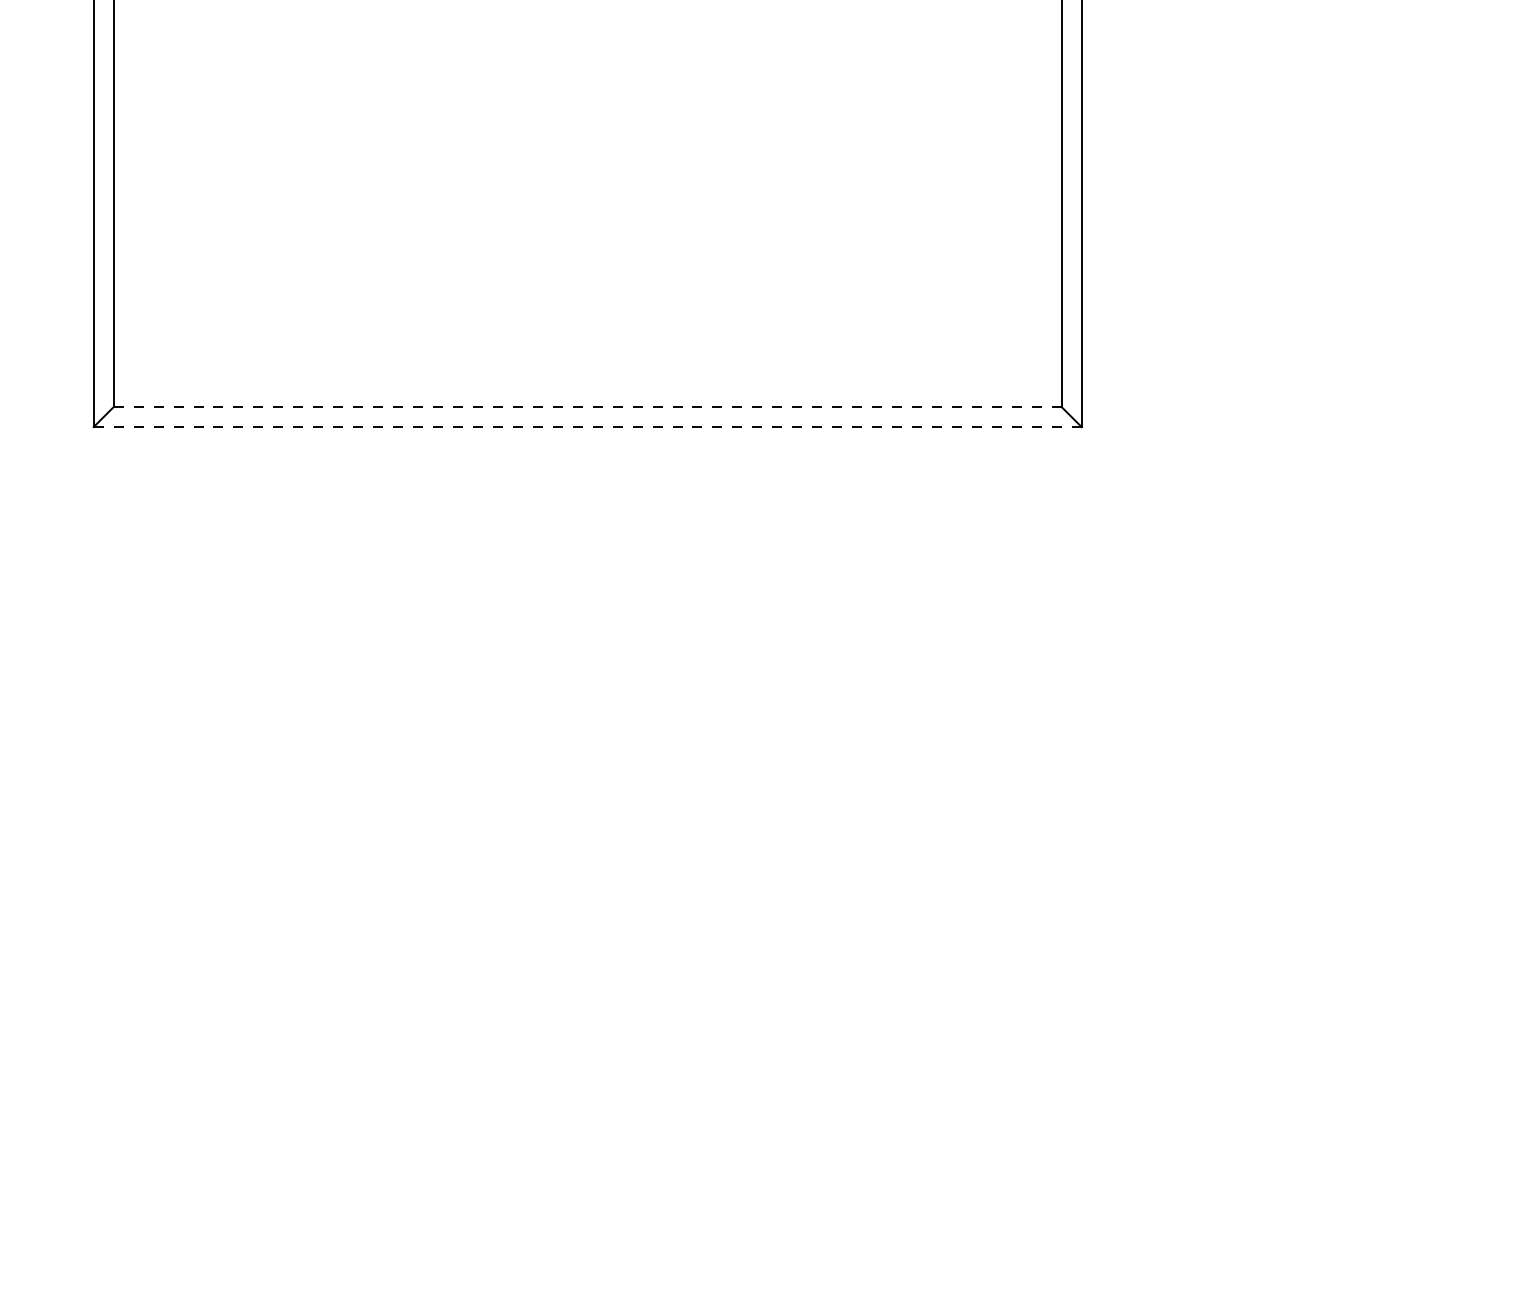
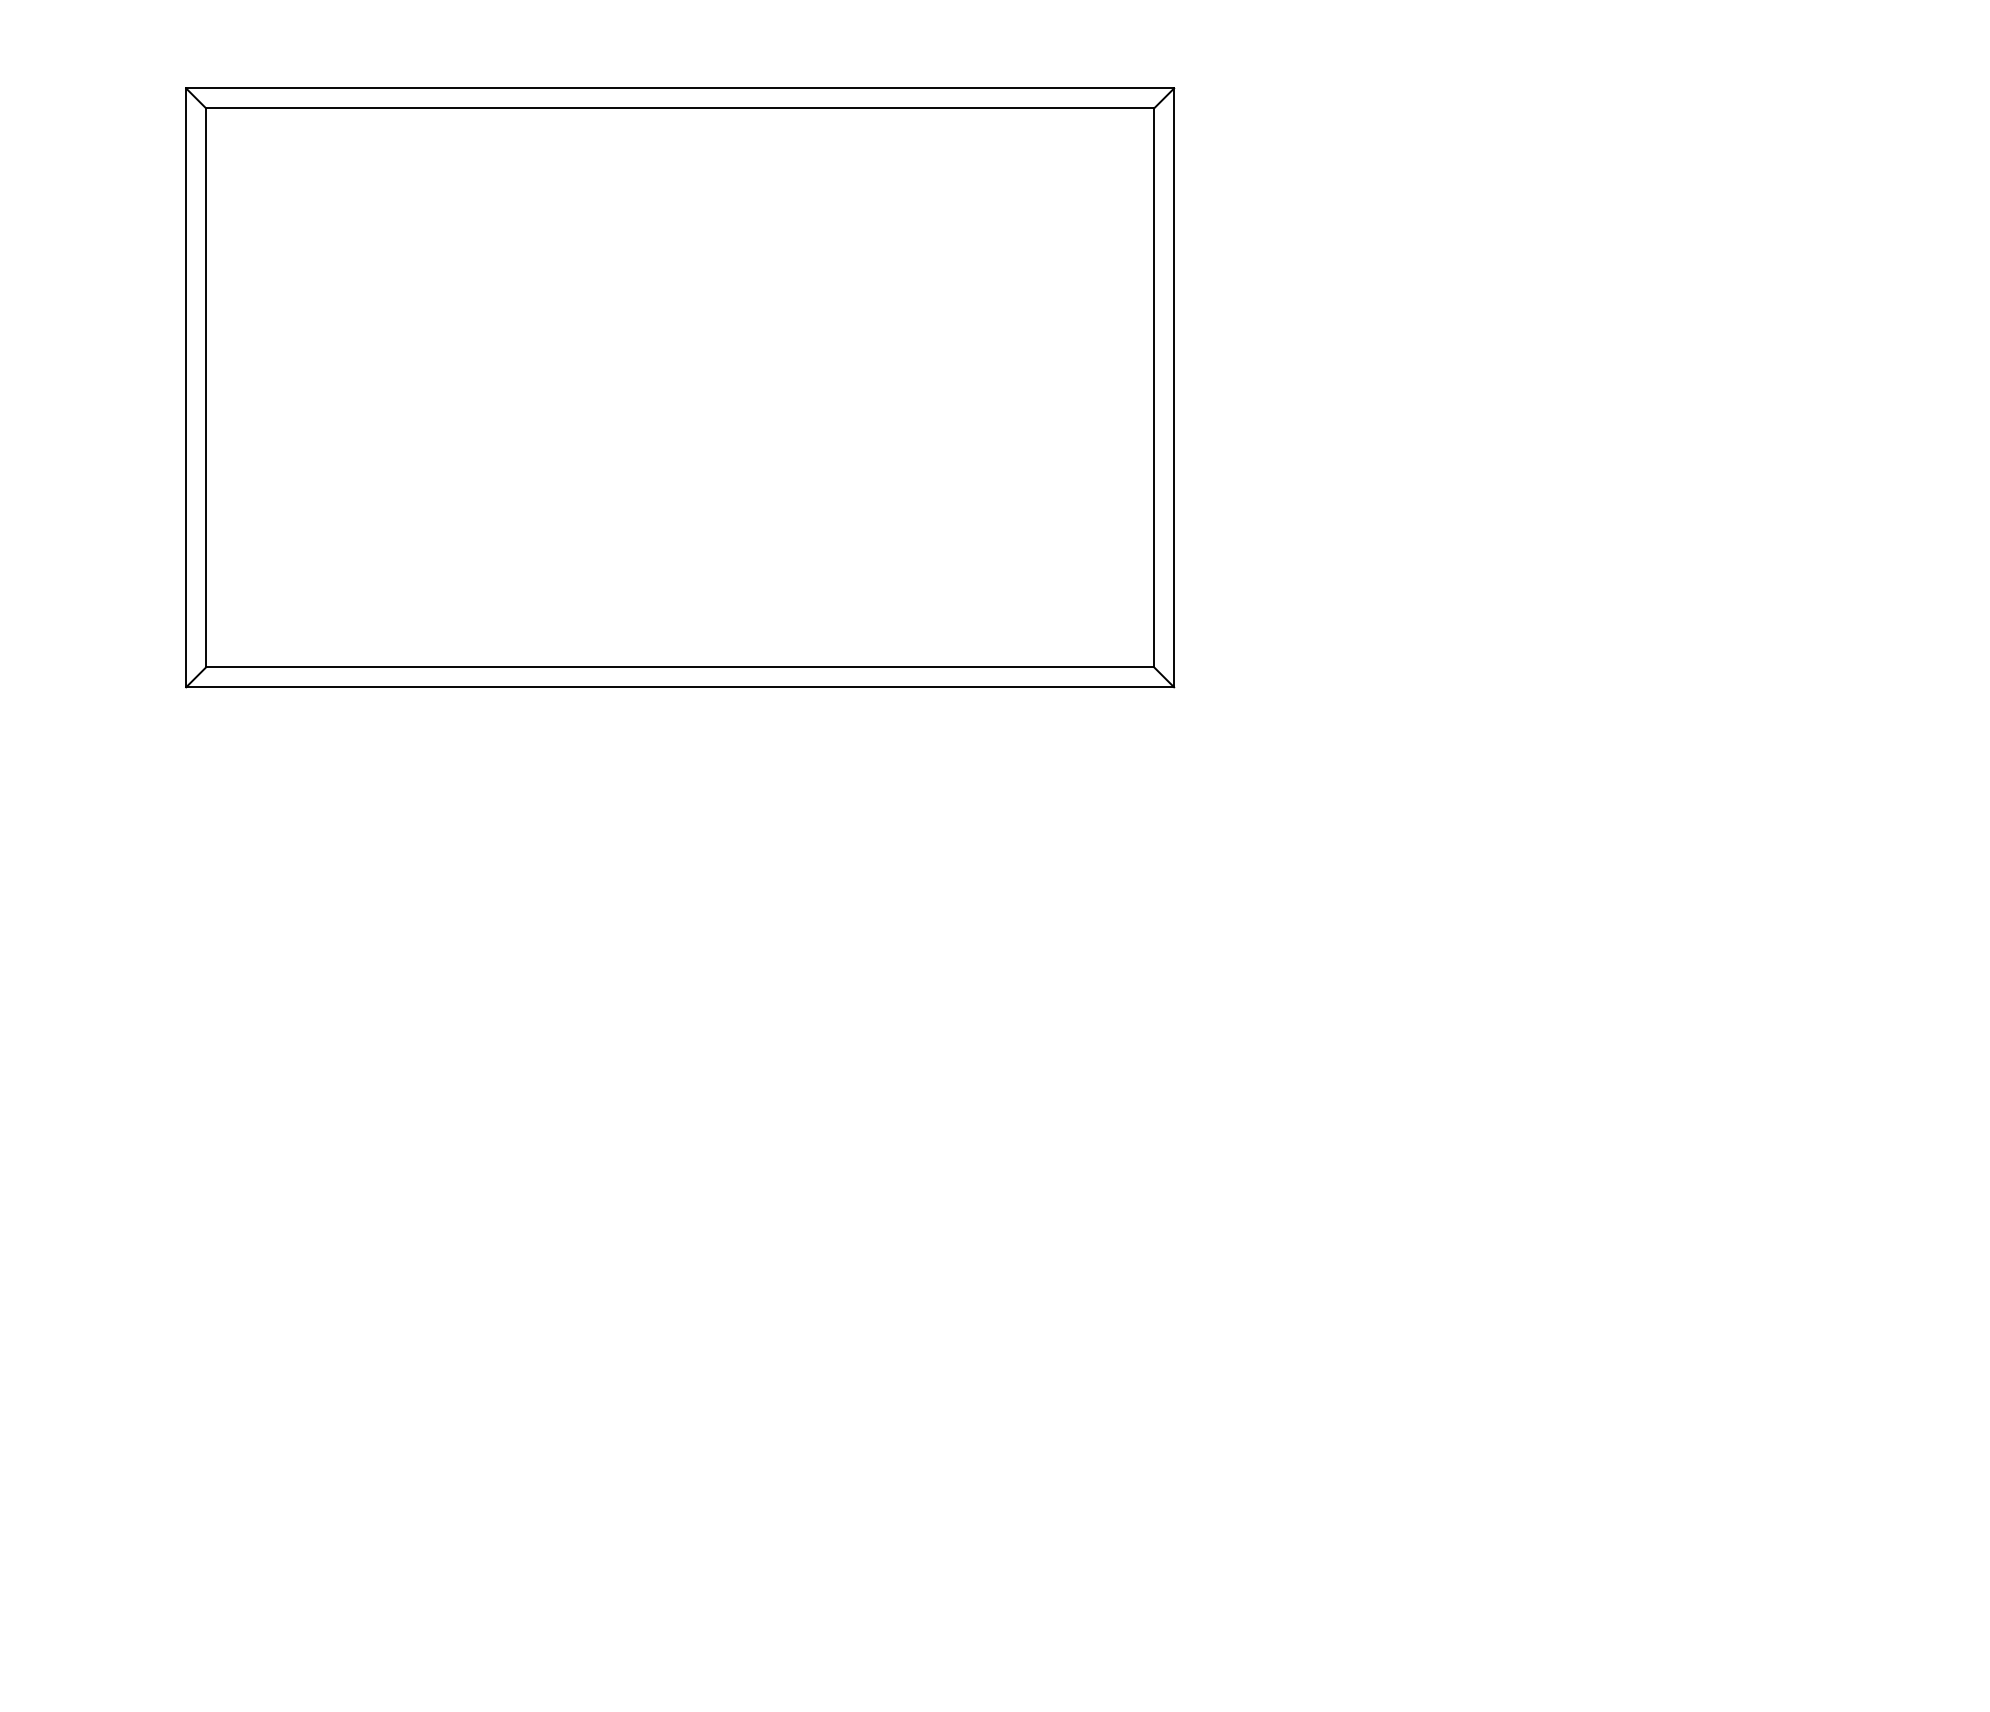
line: (588, 407) -> (680, 667), dashed -> solid
line: (588, 427) -> (680, 687), dashed -> solid

